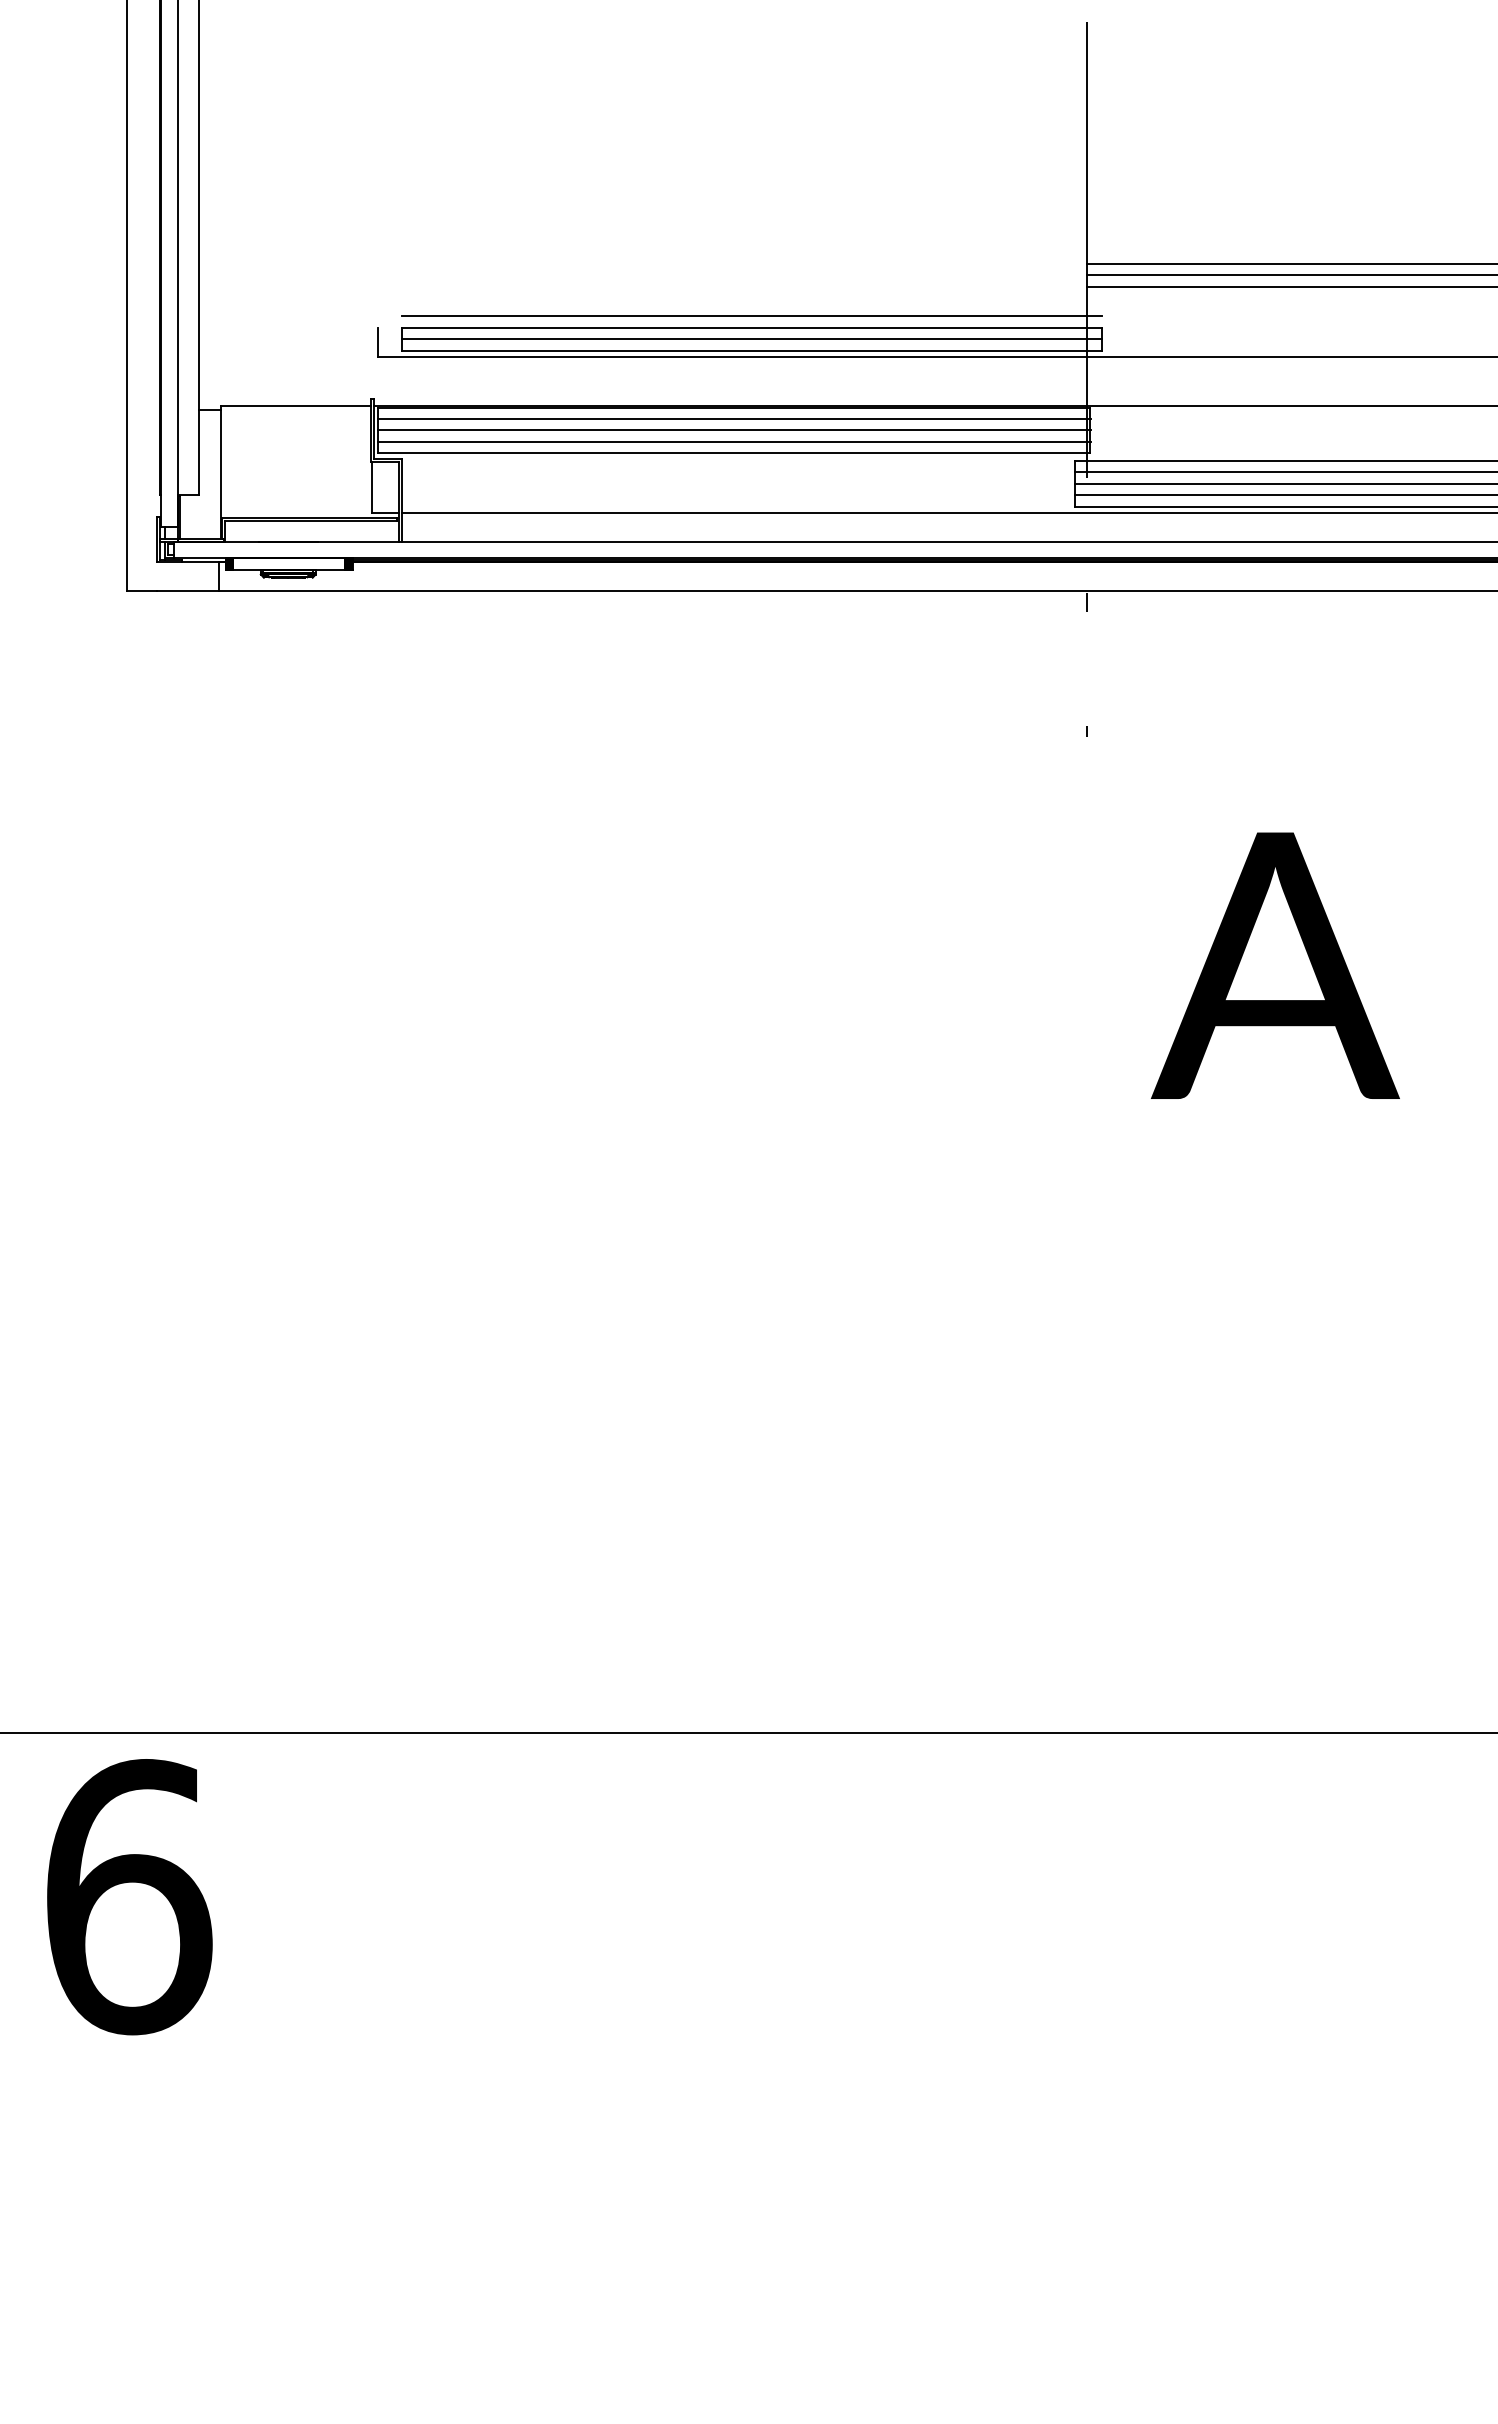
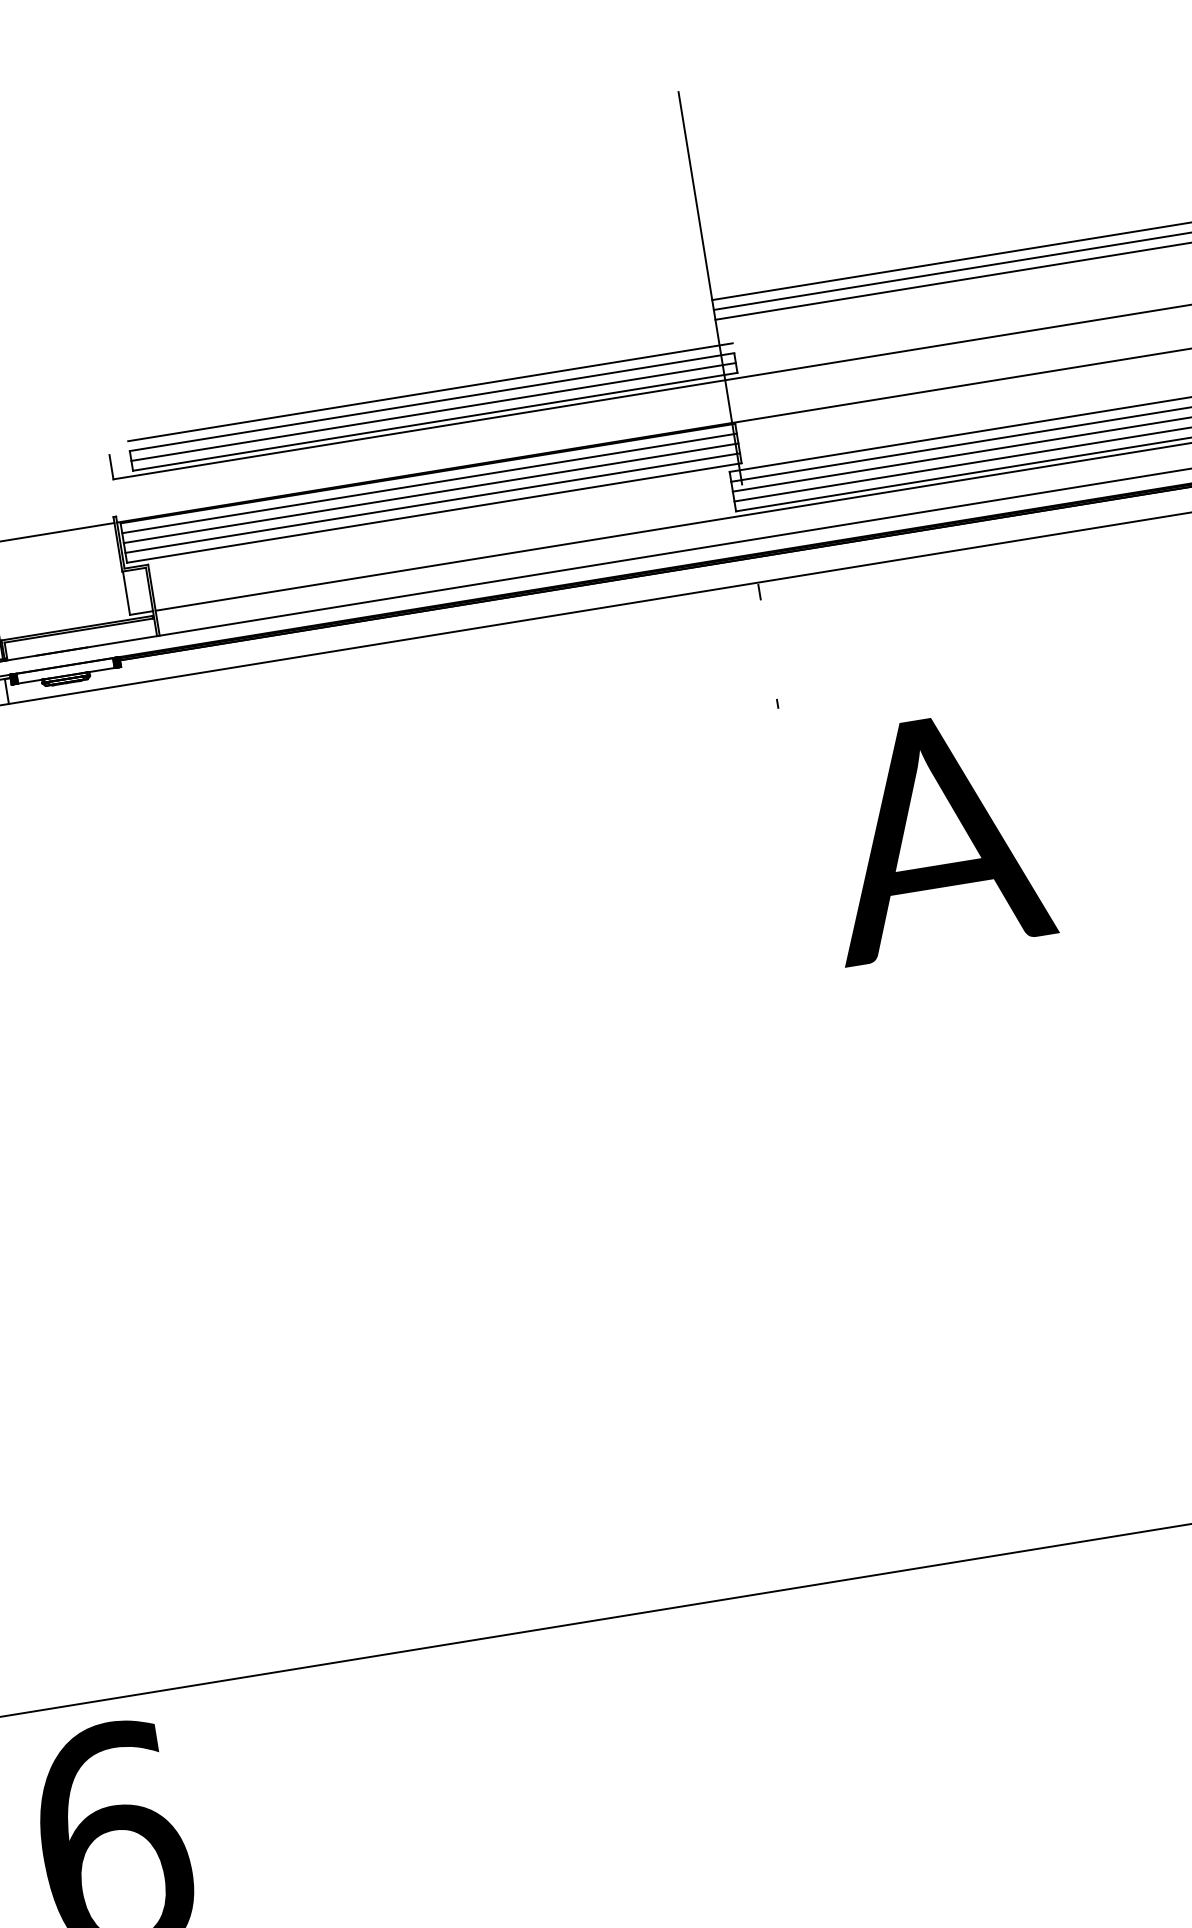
text: (1275, 965) -> (933, 835), moved

